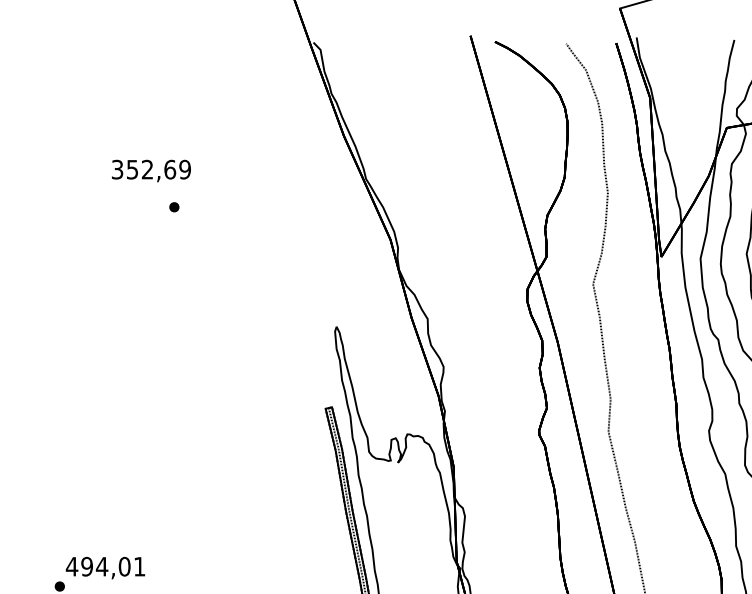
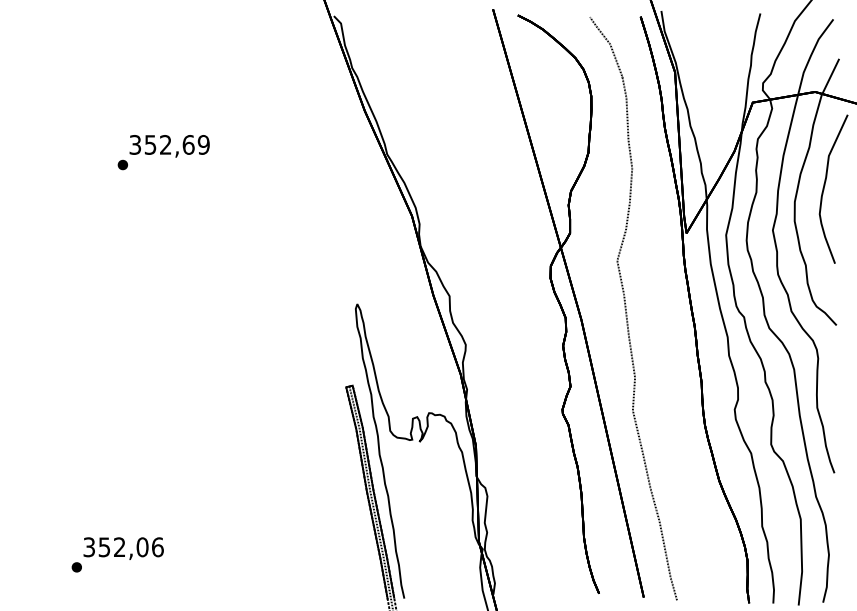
part: (173, 206) -> (122, 164), moved
text: (105, 566) -> (123, 547), 494,01 -> 352,06

